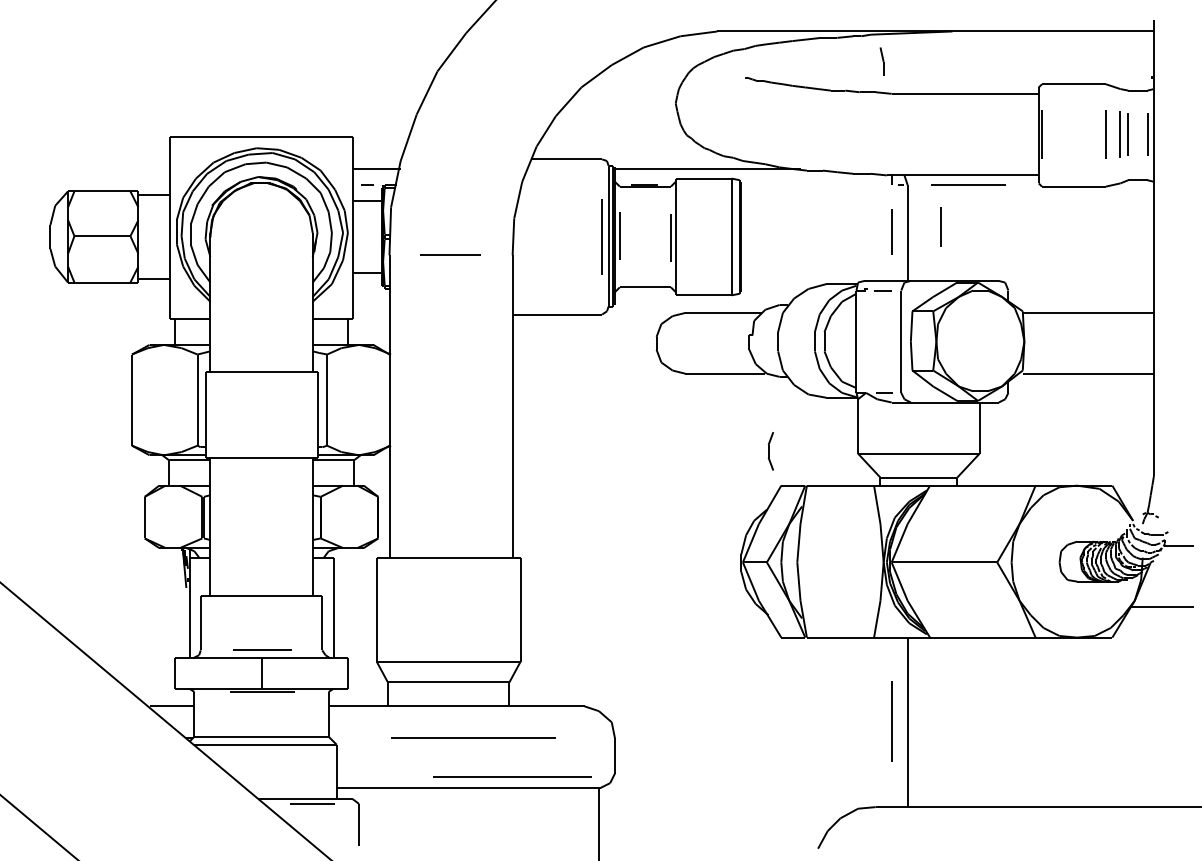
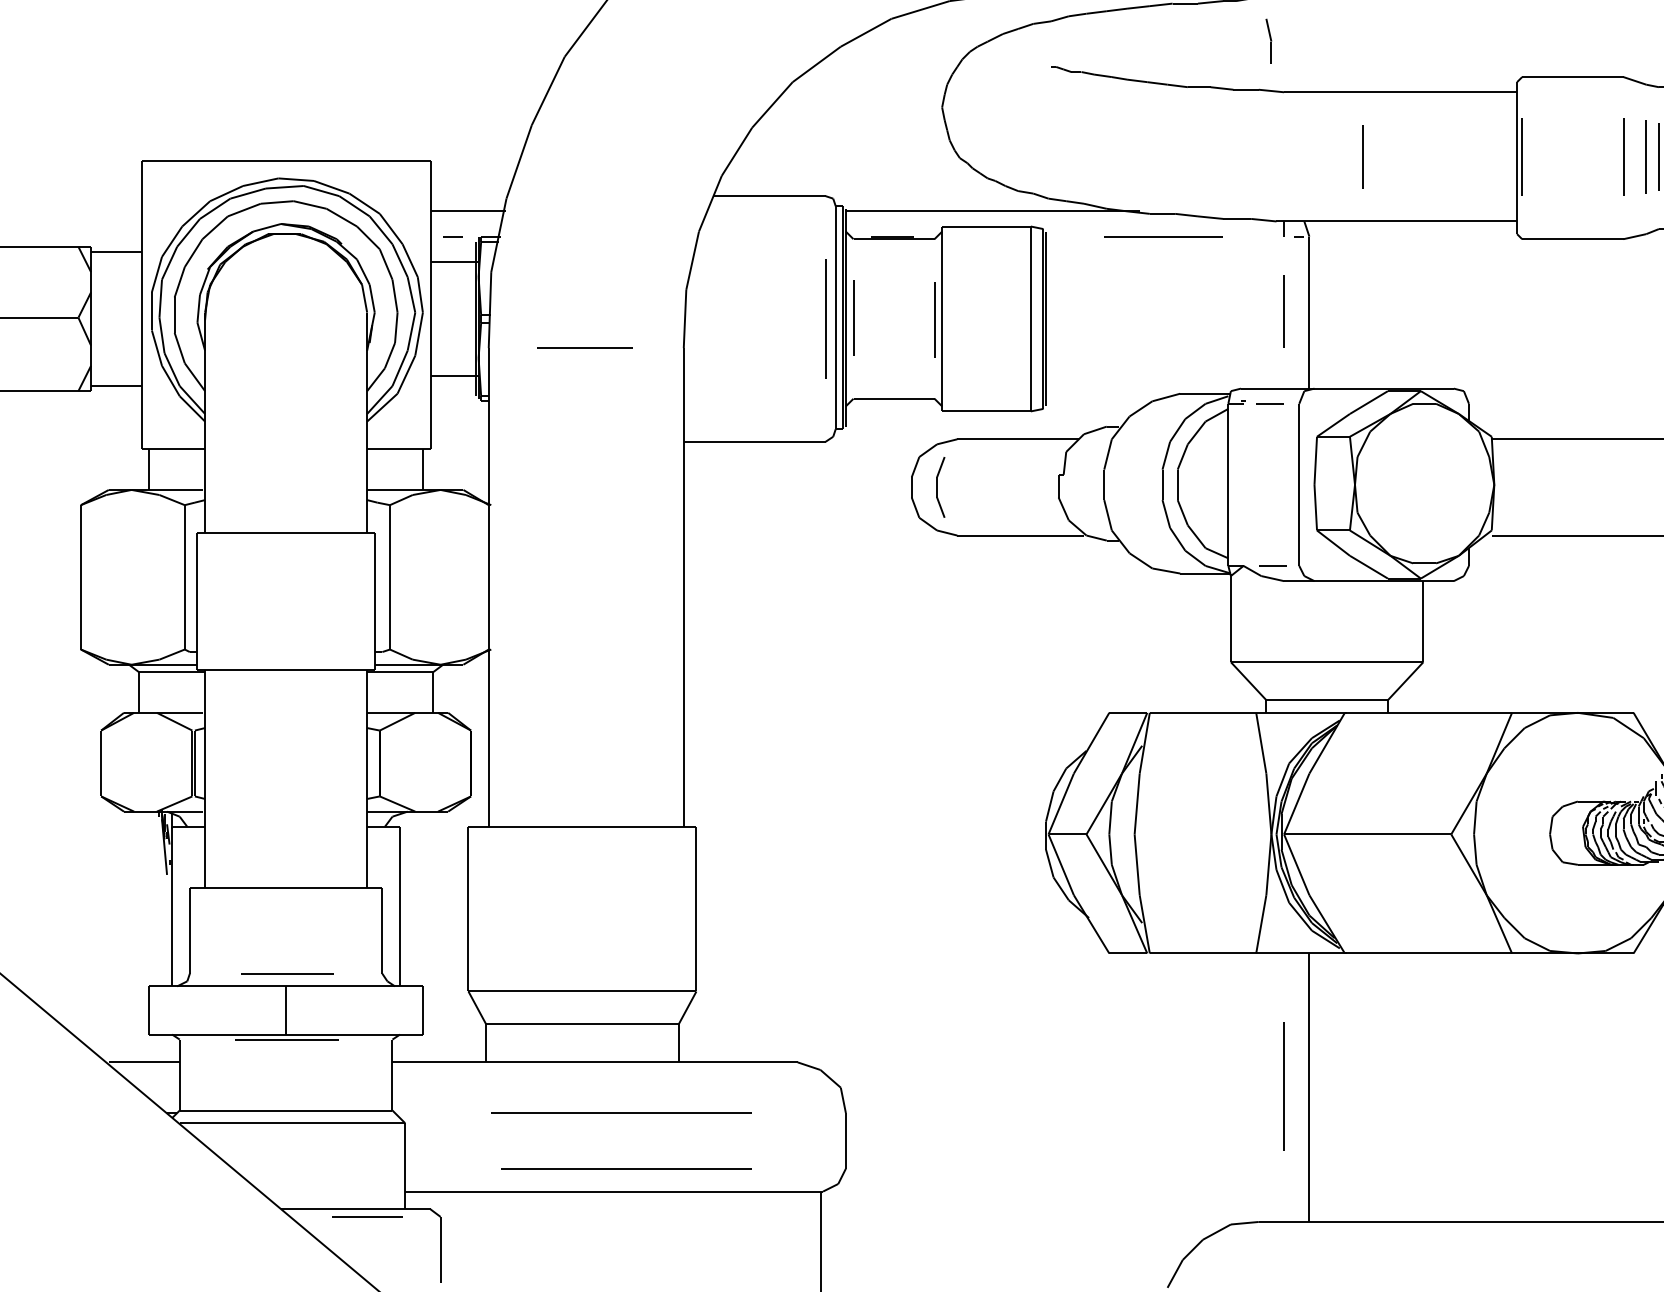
line: (968, 184) -> (1163, 235), moved
line: (940, 226) -> (1361, 156), moved
part: (770, 451) -> (940, 487), moved
line: (512, 776) -> (626, 1168), moved

